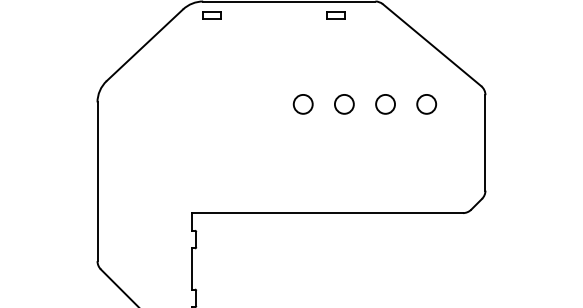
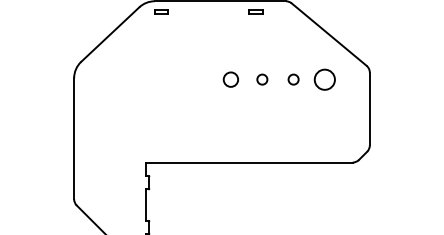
circle: (344, 104) -> (262, 79), size x0.7
circle: (385, 104) -> (293, 79), size x0.7
circle: (427, 104) -> (325, 79), size x1.4

